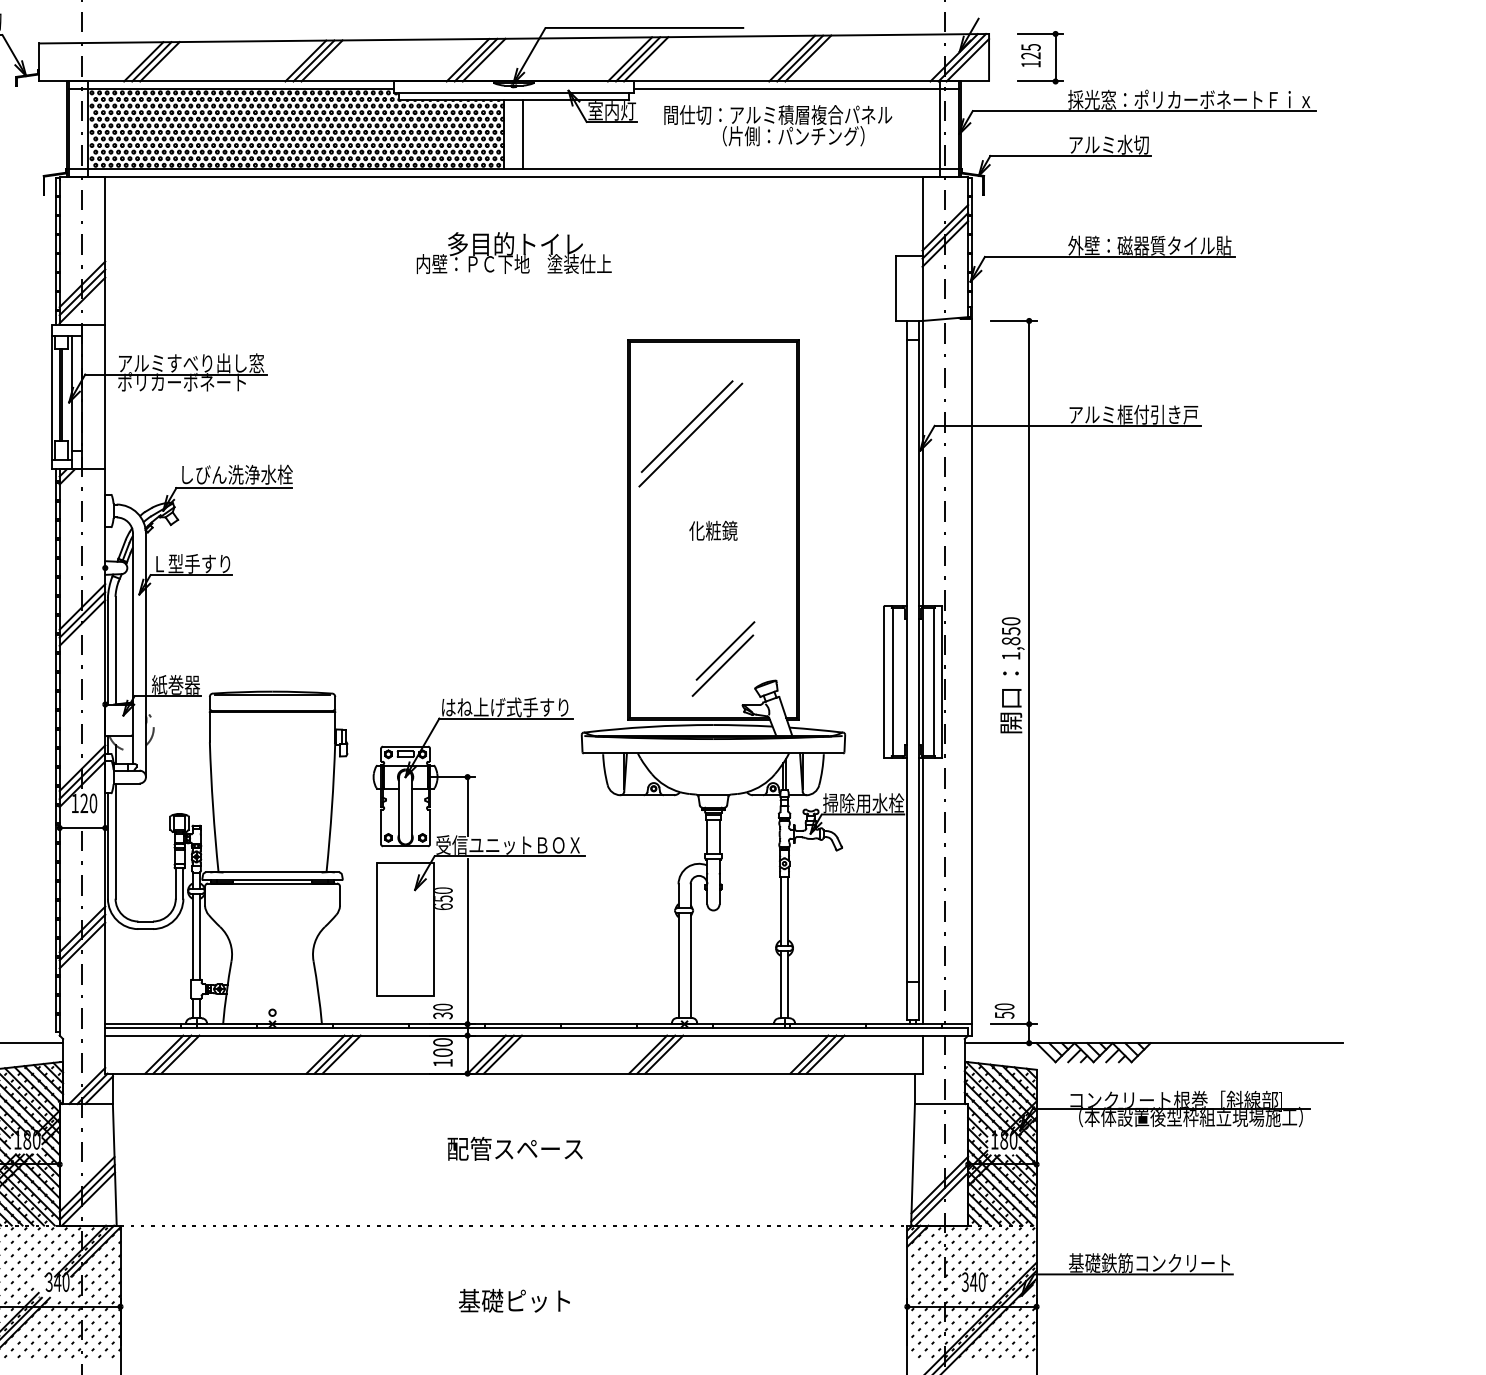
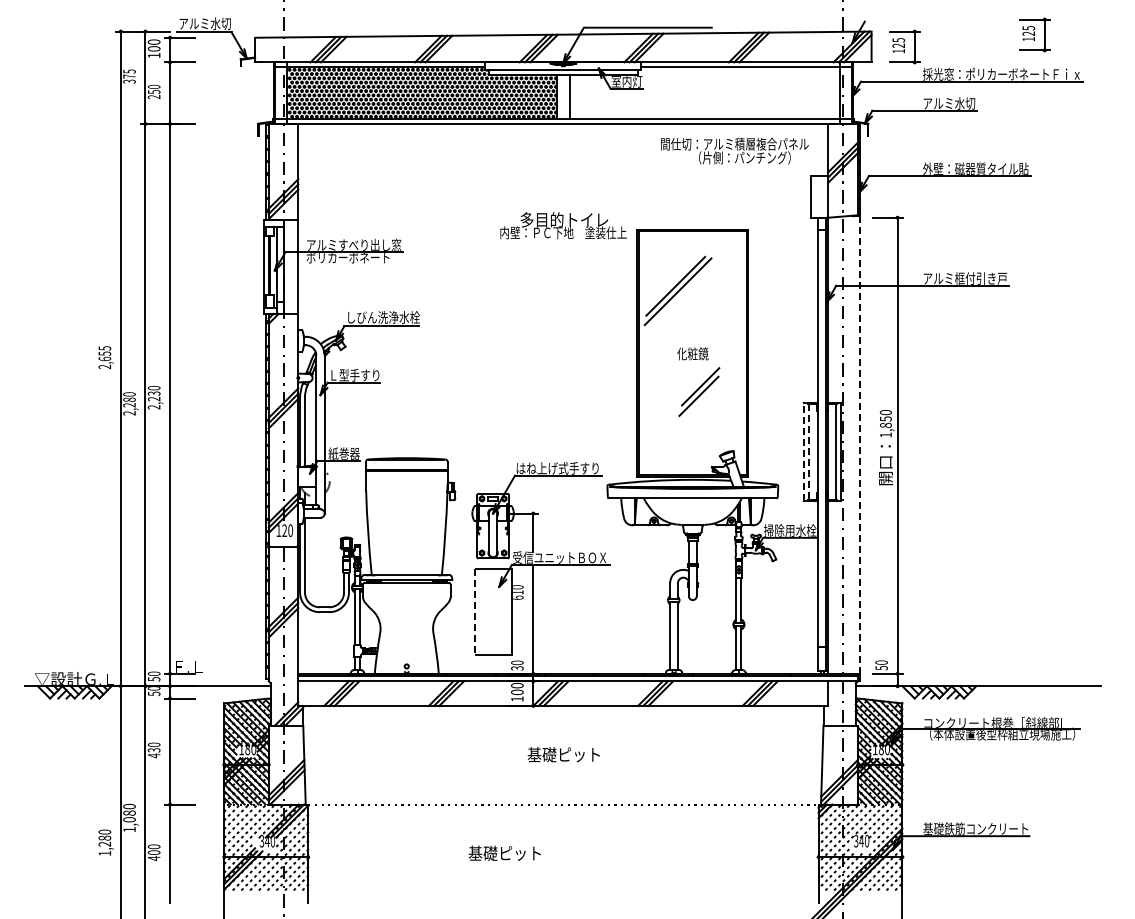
part: (1240, 38) -> (1034, 34), added
text: (777, 124) -> (734, 150), moved
text: (514, 252) -> (563, 225), moved
part: (723, 658) -> (699, 391), moved
line: (971, 672) -> (860, 445), solid -> dashed
line: (884, 681) -> (803, 451), solid -> dashed
line: (893, 682) -> (809, 452), solid -> dashed
text: (444, 898) -> (518, 592), 650 -> 610
line: (376, 929) -> (474, 612), solid -> dashed
text: (514, 1148) -> (563, 754), 配管スペース -> 基礎ピット
text: (514, 1299) -> (504, 852), moved

